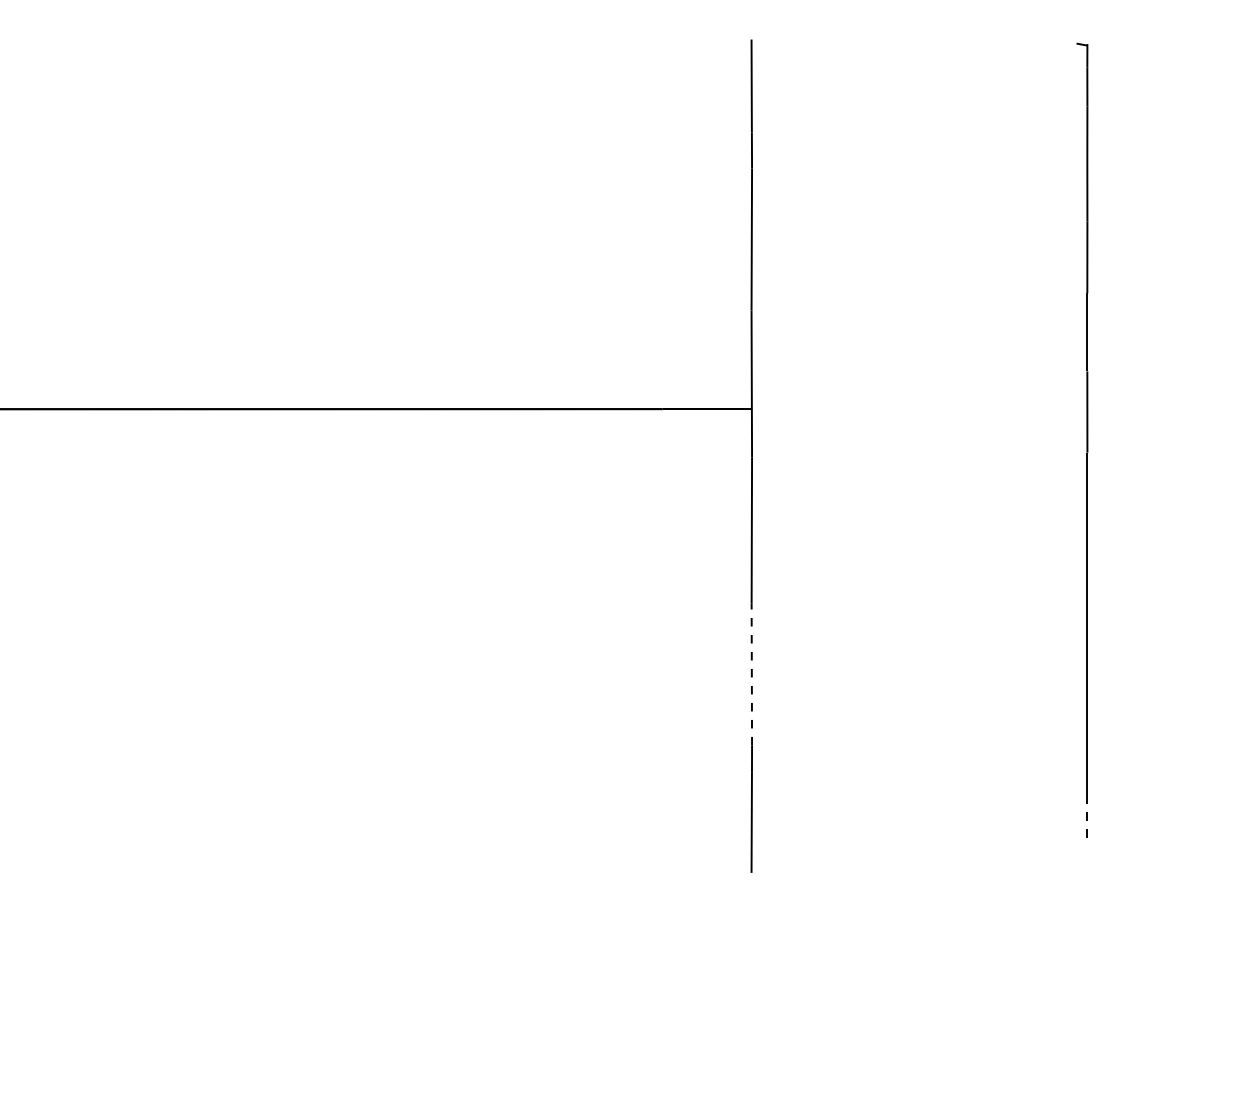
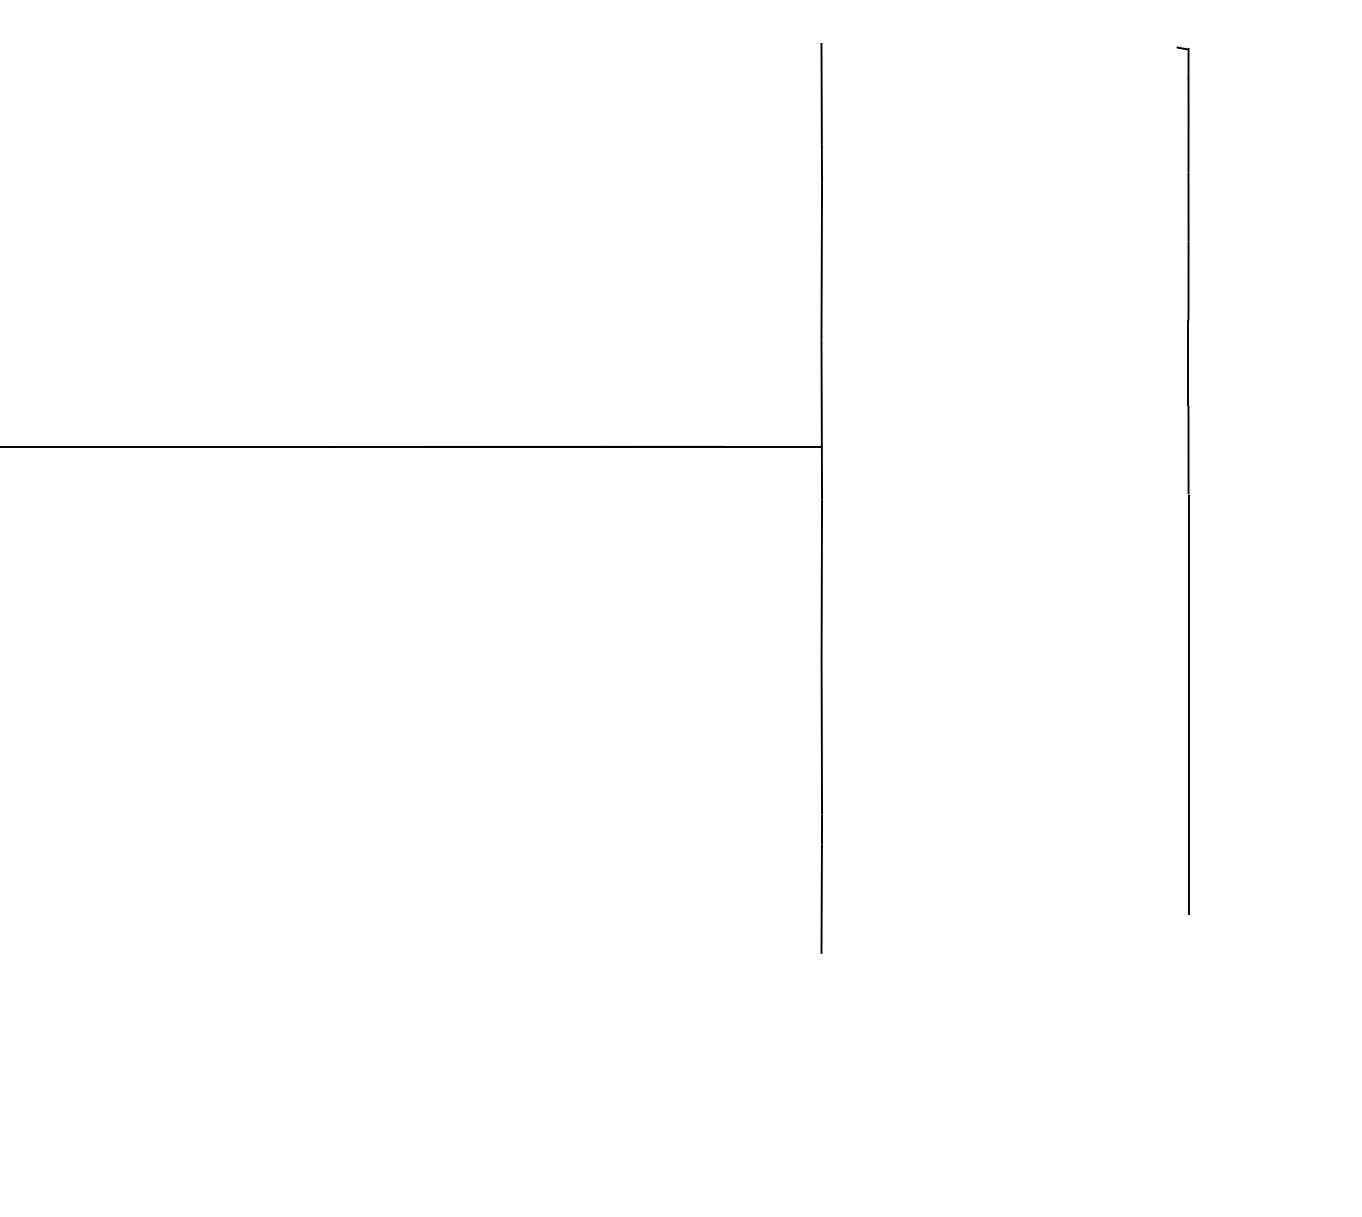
line: (751, 674) -> (821, 736), dashed -> solid
line: (1087, 817) -> (1188, 893), dashed -> solid

